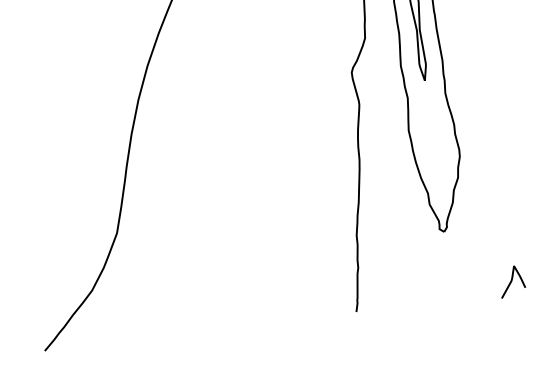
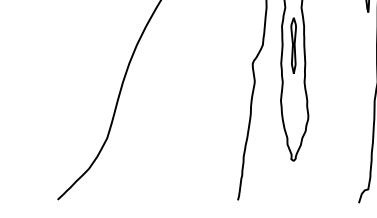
curve: (511, 281) -> (328, 194), removed

